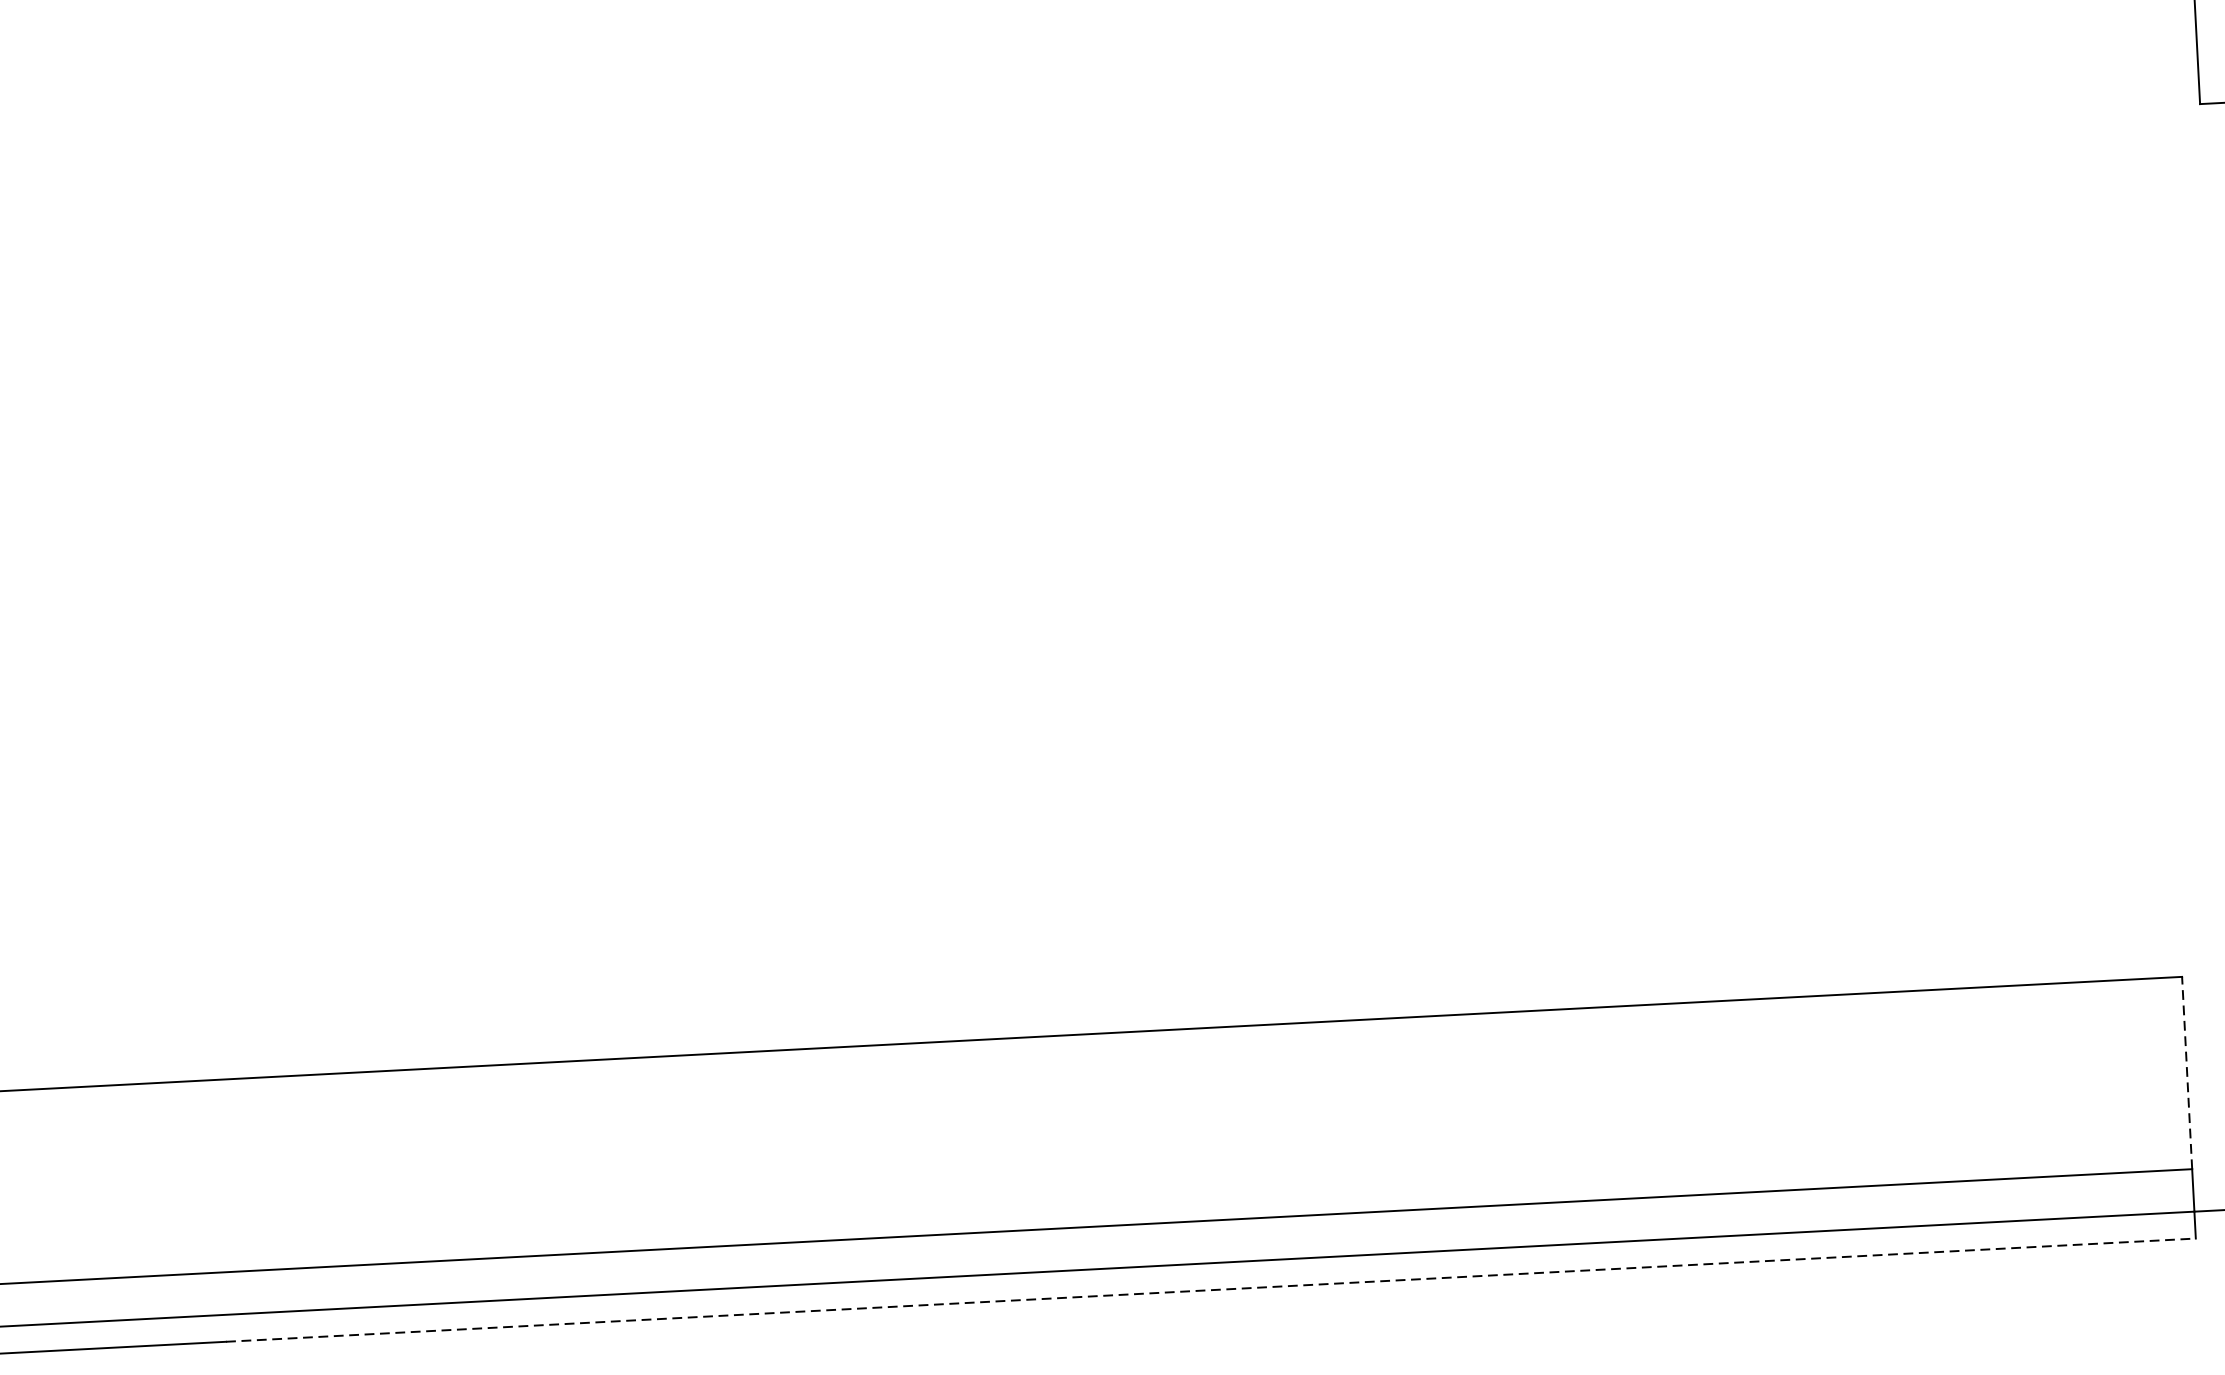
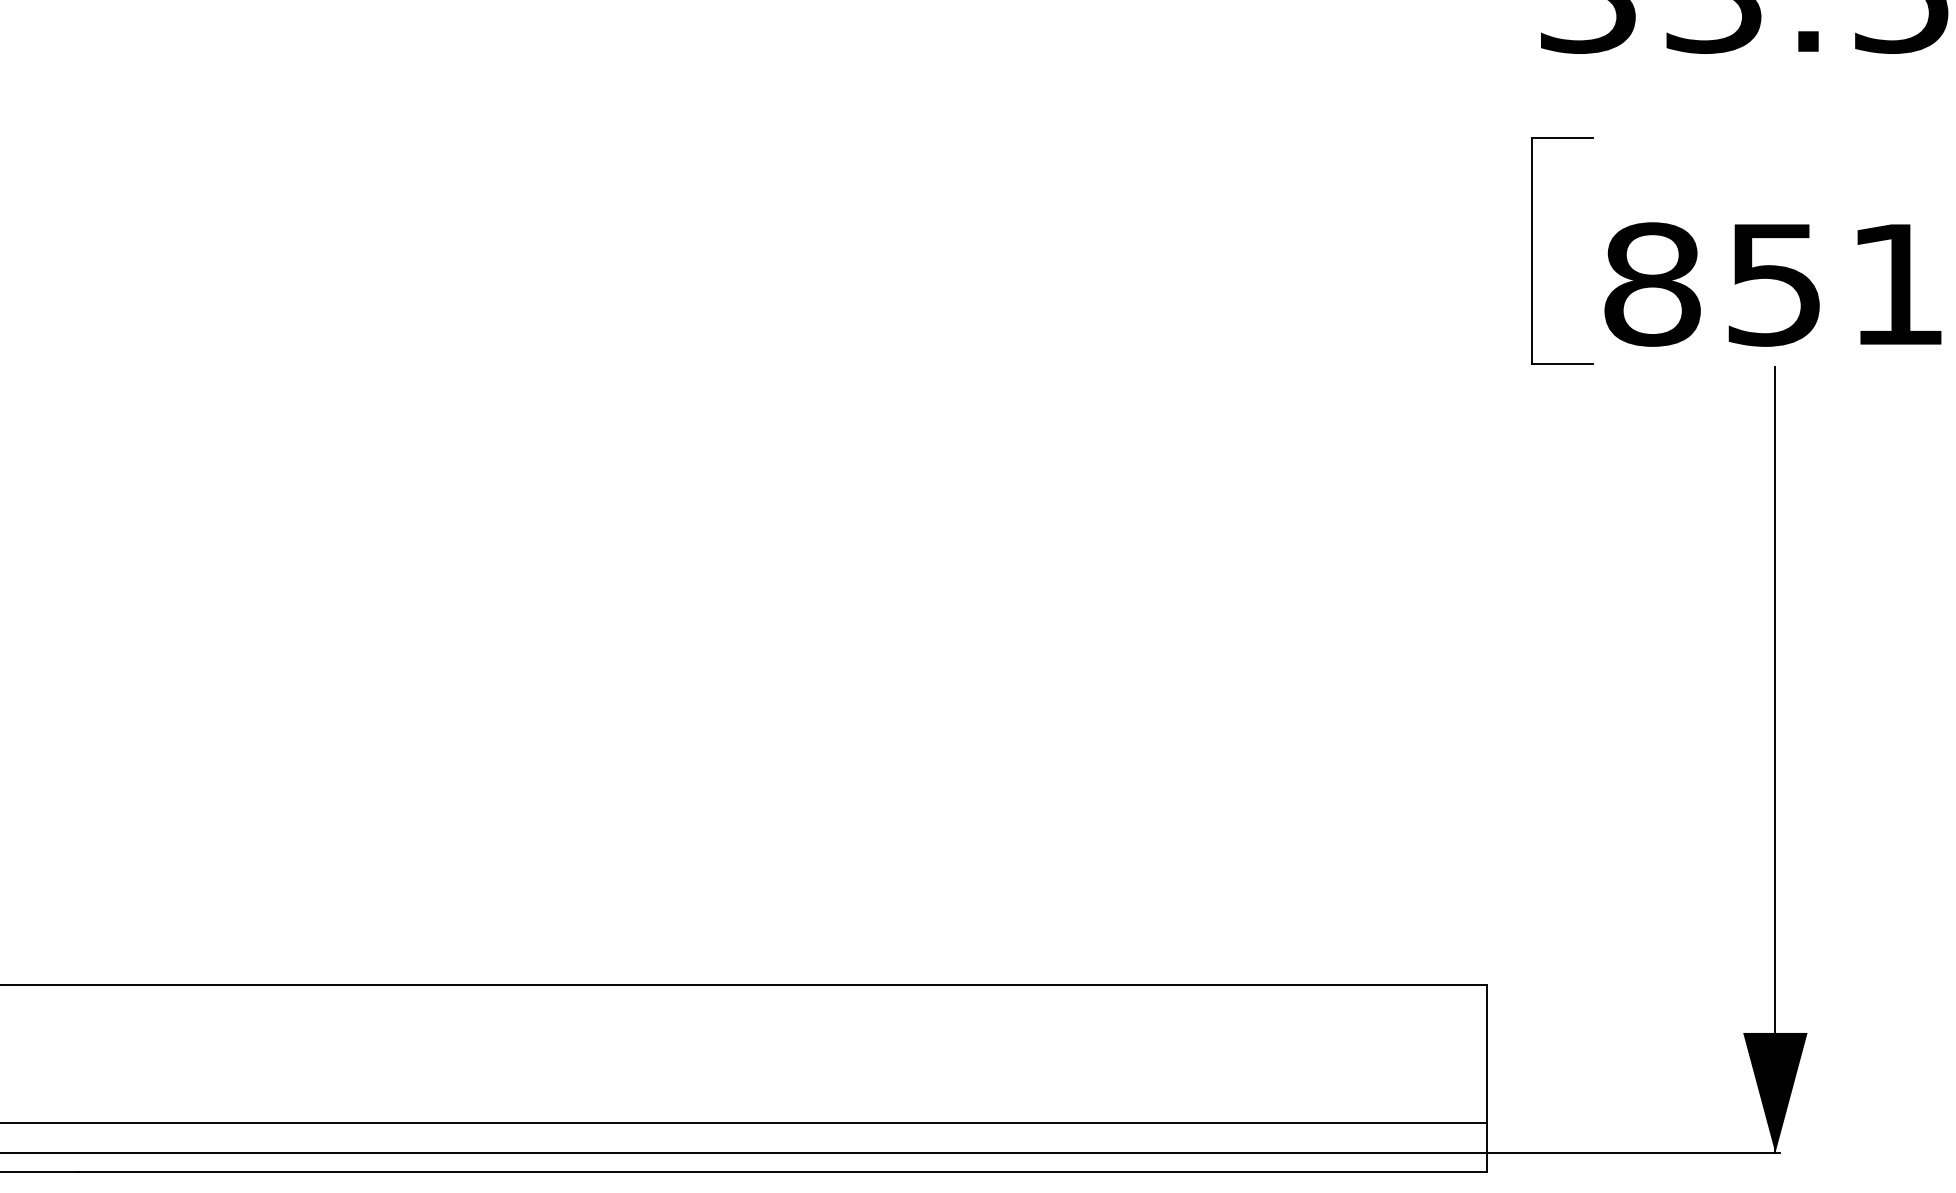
line: (2187, 1072) -> (1487, 1053), dashed -> solid
line: (1211, 1290) -> (783, 1172), dashed -> solid

